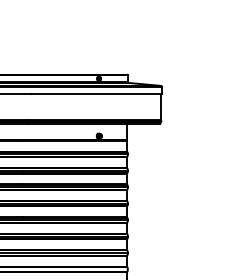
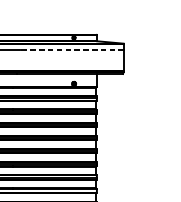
line: (95, 94) -> (71, 50), solid -> dashed

